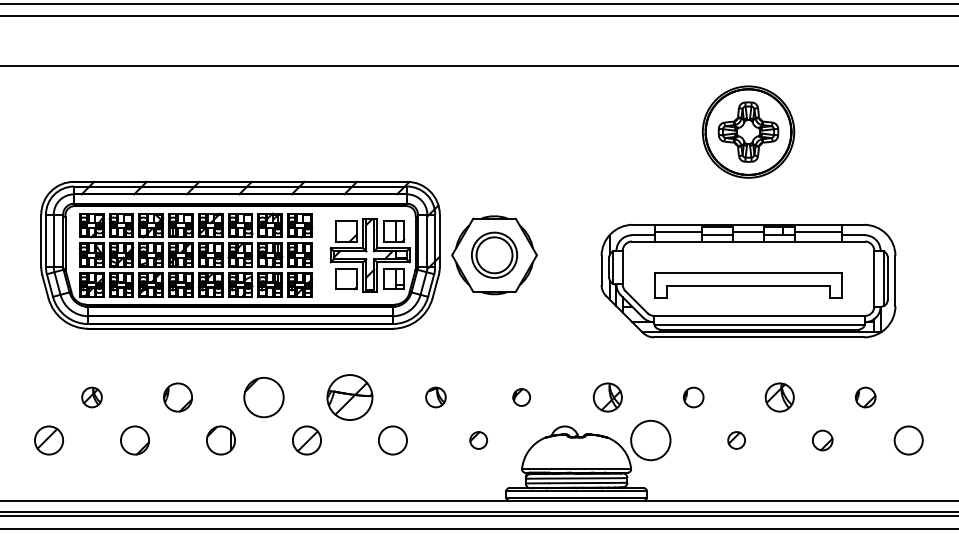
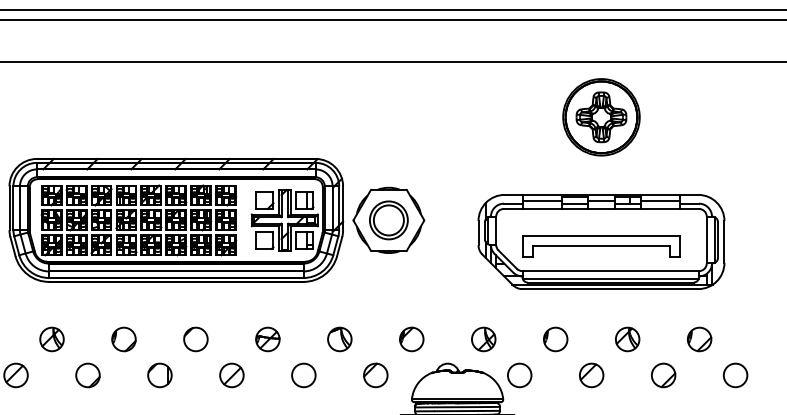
part: (91, 397) -> (51, 339), size x1.43
circle: (263, 397) -> (195, 339), size x0.71
part: (349, 397) -> (267, 339), size x0.62
part: (435, 397) -> (339, 339), size x1.43
part: (521, 397) -> (411, 339), size x1.67
part: (693, 397) -> (555, 339), size x1.43
part: (865, 397) -> (699, 339), size x1.43
part: (478, 440) -> (375, 375), size x1.67
circle: (650, 440) -> (519, 375), size x0.71
part: (736, 440) -> (591, 375), size x1.67
part: (822, 440) -> (663, 375), size x1.43

